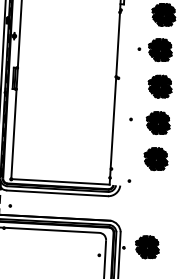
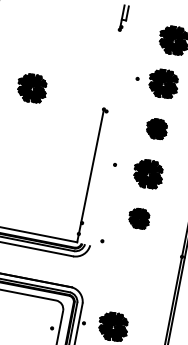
line: (118, 44) -> (112, 69), removed
part: (56, 68) -> (31, 88), added
part: (159, 86) -> (156, 128), size x0.7
part: (155, 159) -> (138, 218), size x0.7

